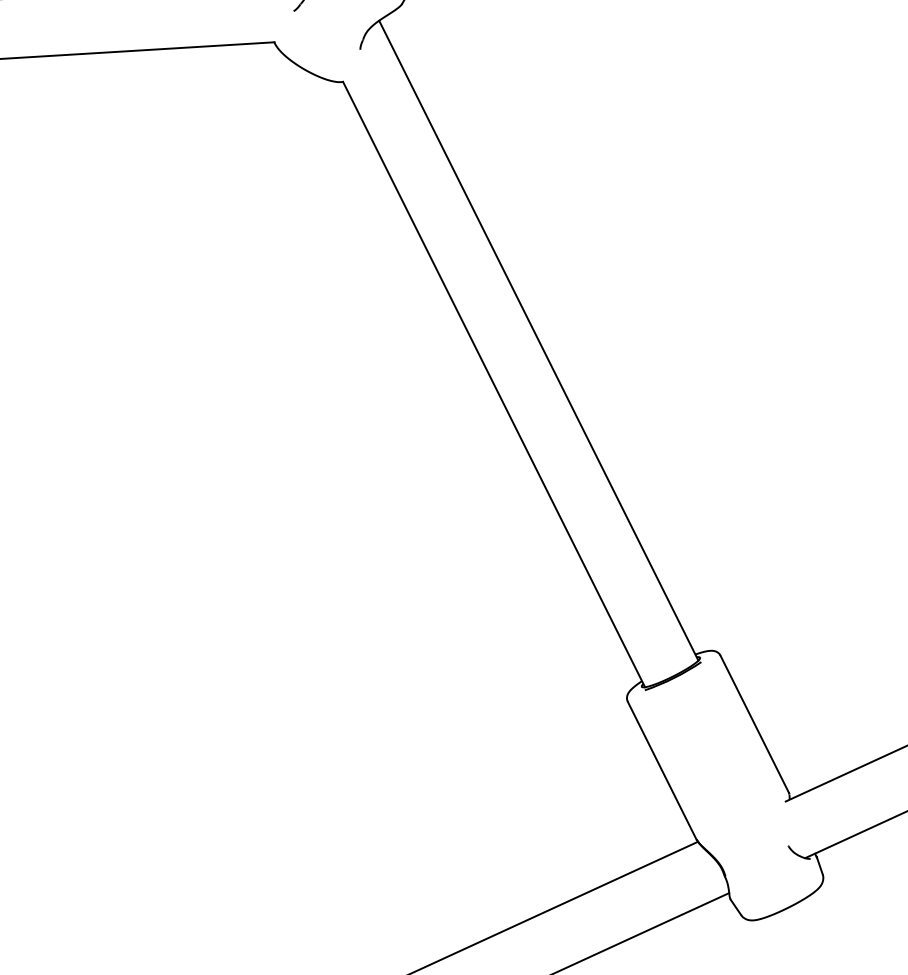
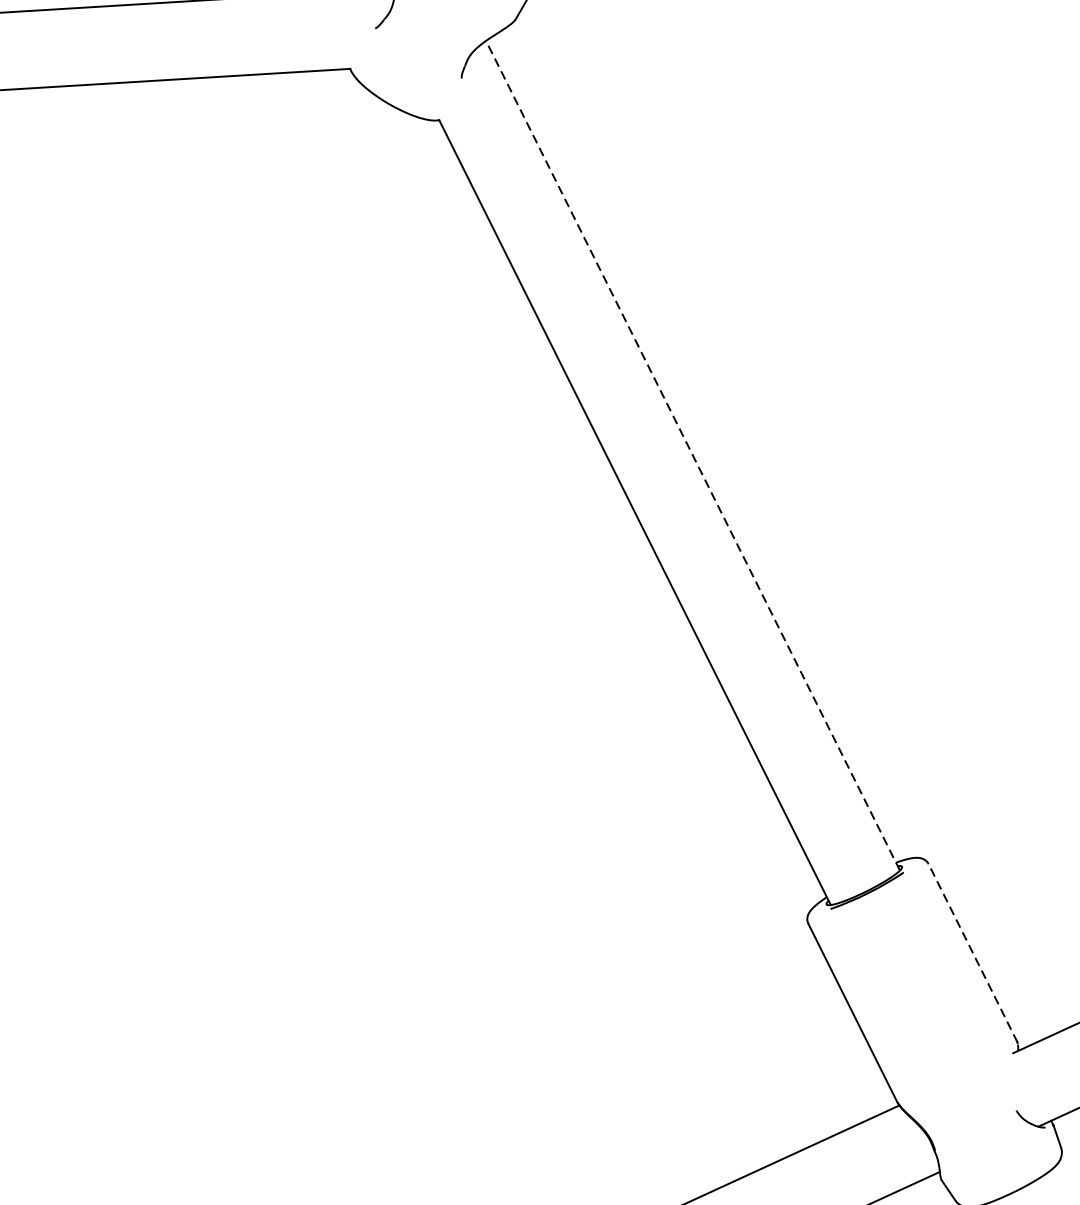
line: (538, 340) -> (692, 455), solid -> dashed
line: (754, 724) -> (972, 953), solid -> dashed

